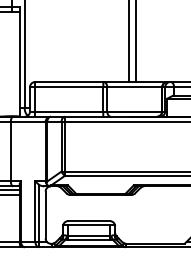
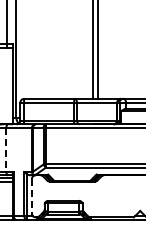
line: (11, 151) -> (6, 149), solid -> dashed
line: (45, 215) -> (31, 196), solid -> dashed

